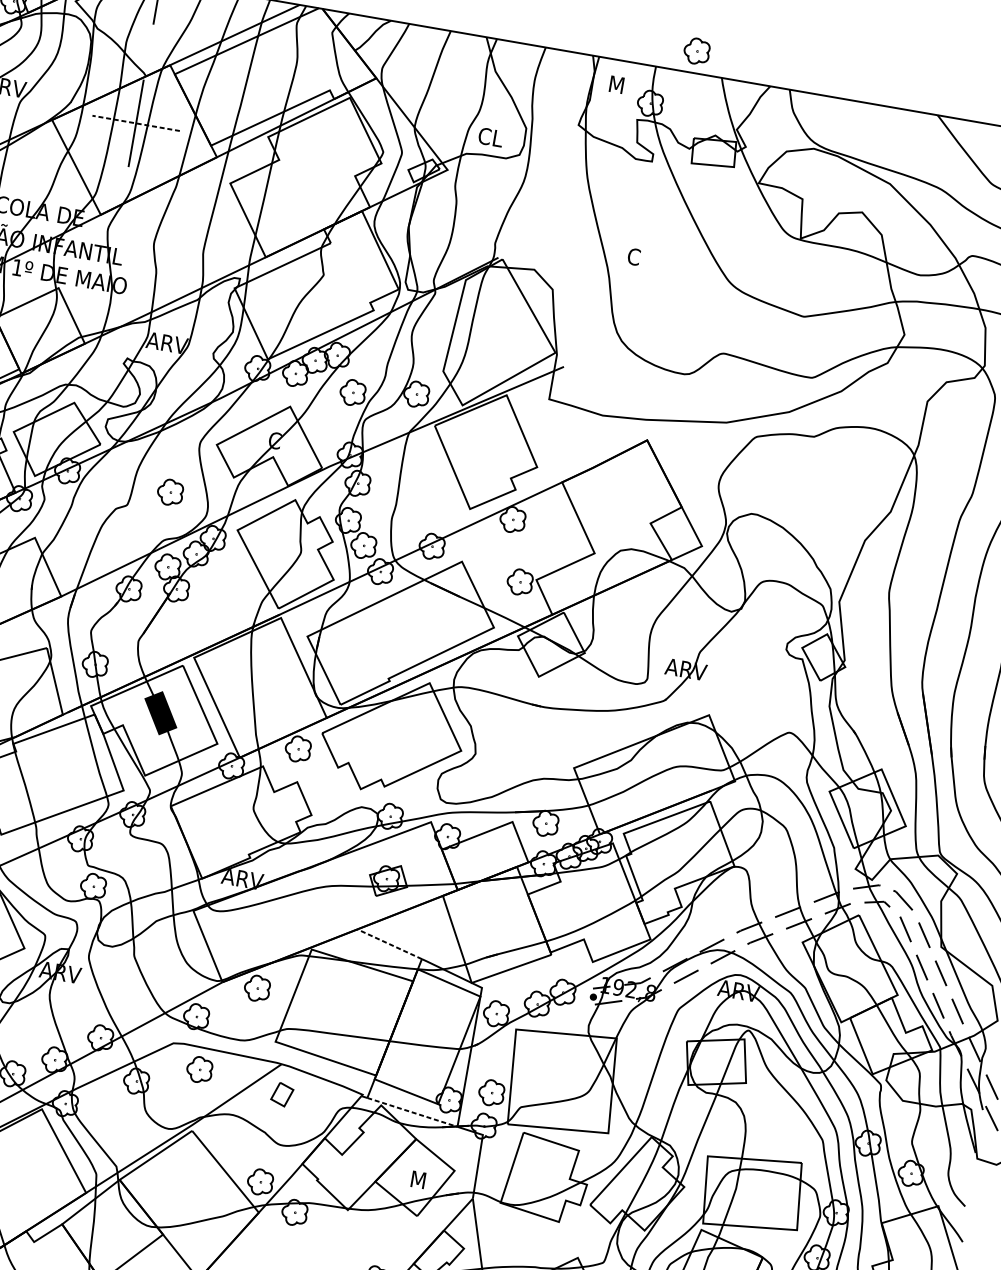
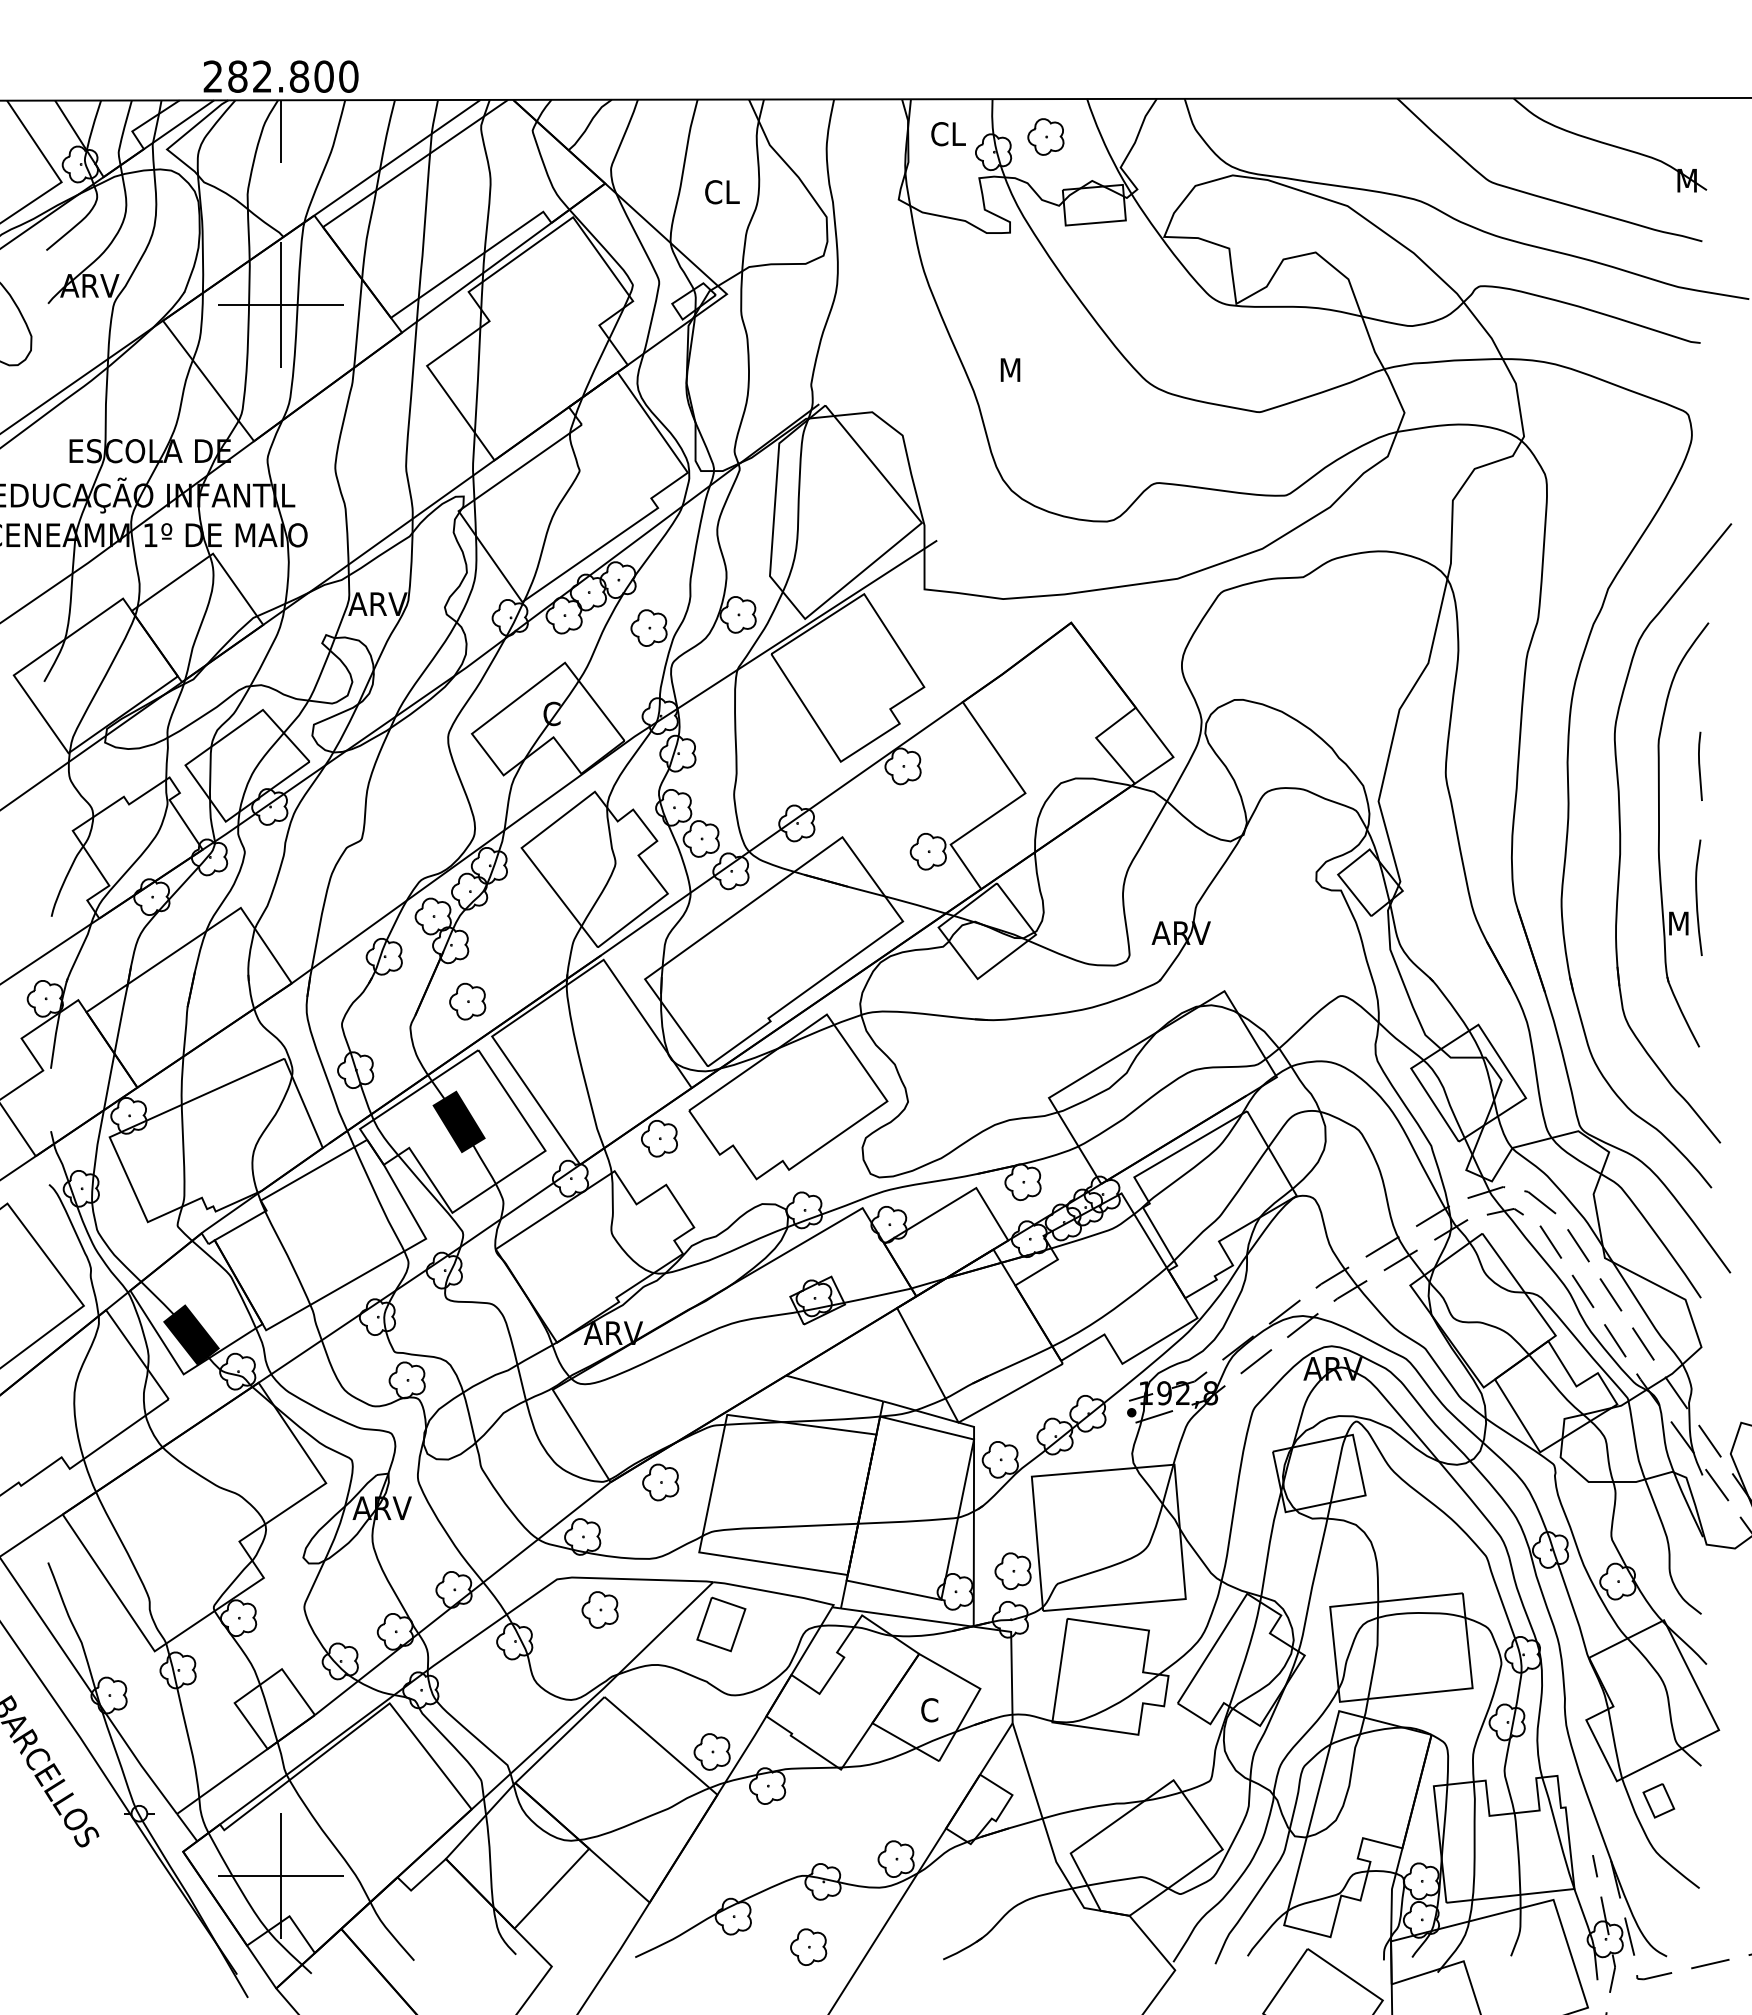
part: (696, 50) -> (1045, 136), moved
text: (621, 85) -> (948, 134), M -> CL
line: (136, 123) -> (281, 305), dashed -> solid
text: (490, 137) -> (722, 192), moved
text: (634, 257) -> (1009, 370), C -> M
part: (170, 492) -> (467, 1001), moved
line: (389, 944) -> (834, 1388), dashed -> solid
part: (282, 1094) -> (721, 1624), size x1.67
line: (412, 1112) -> (907, 1617), dashed -> solid
text: (417, 1179) -> (931, 1710), M -> C

